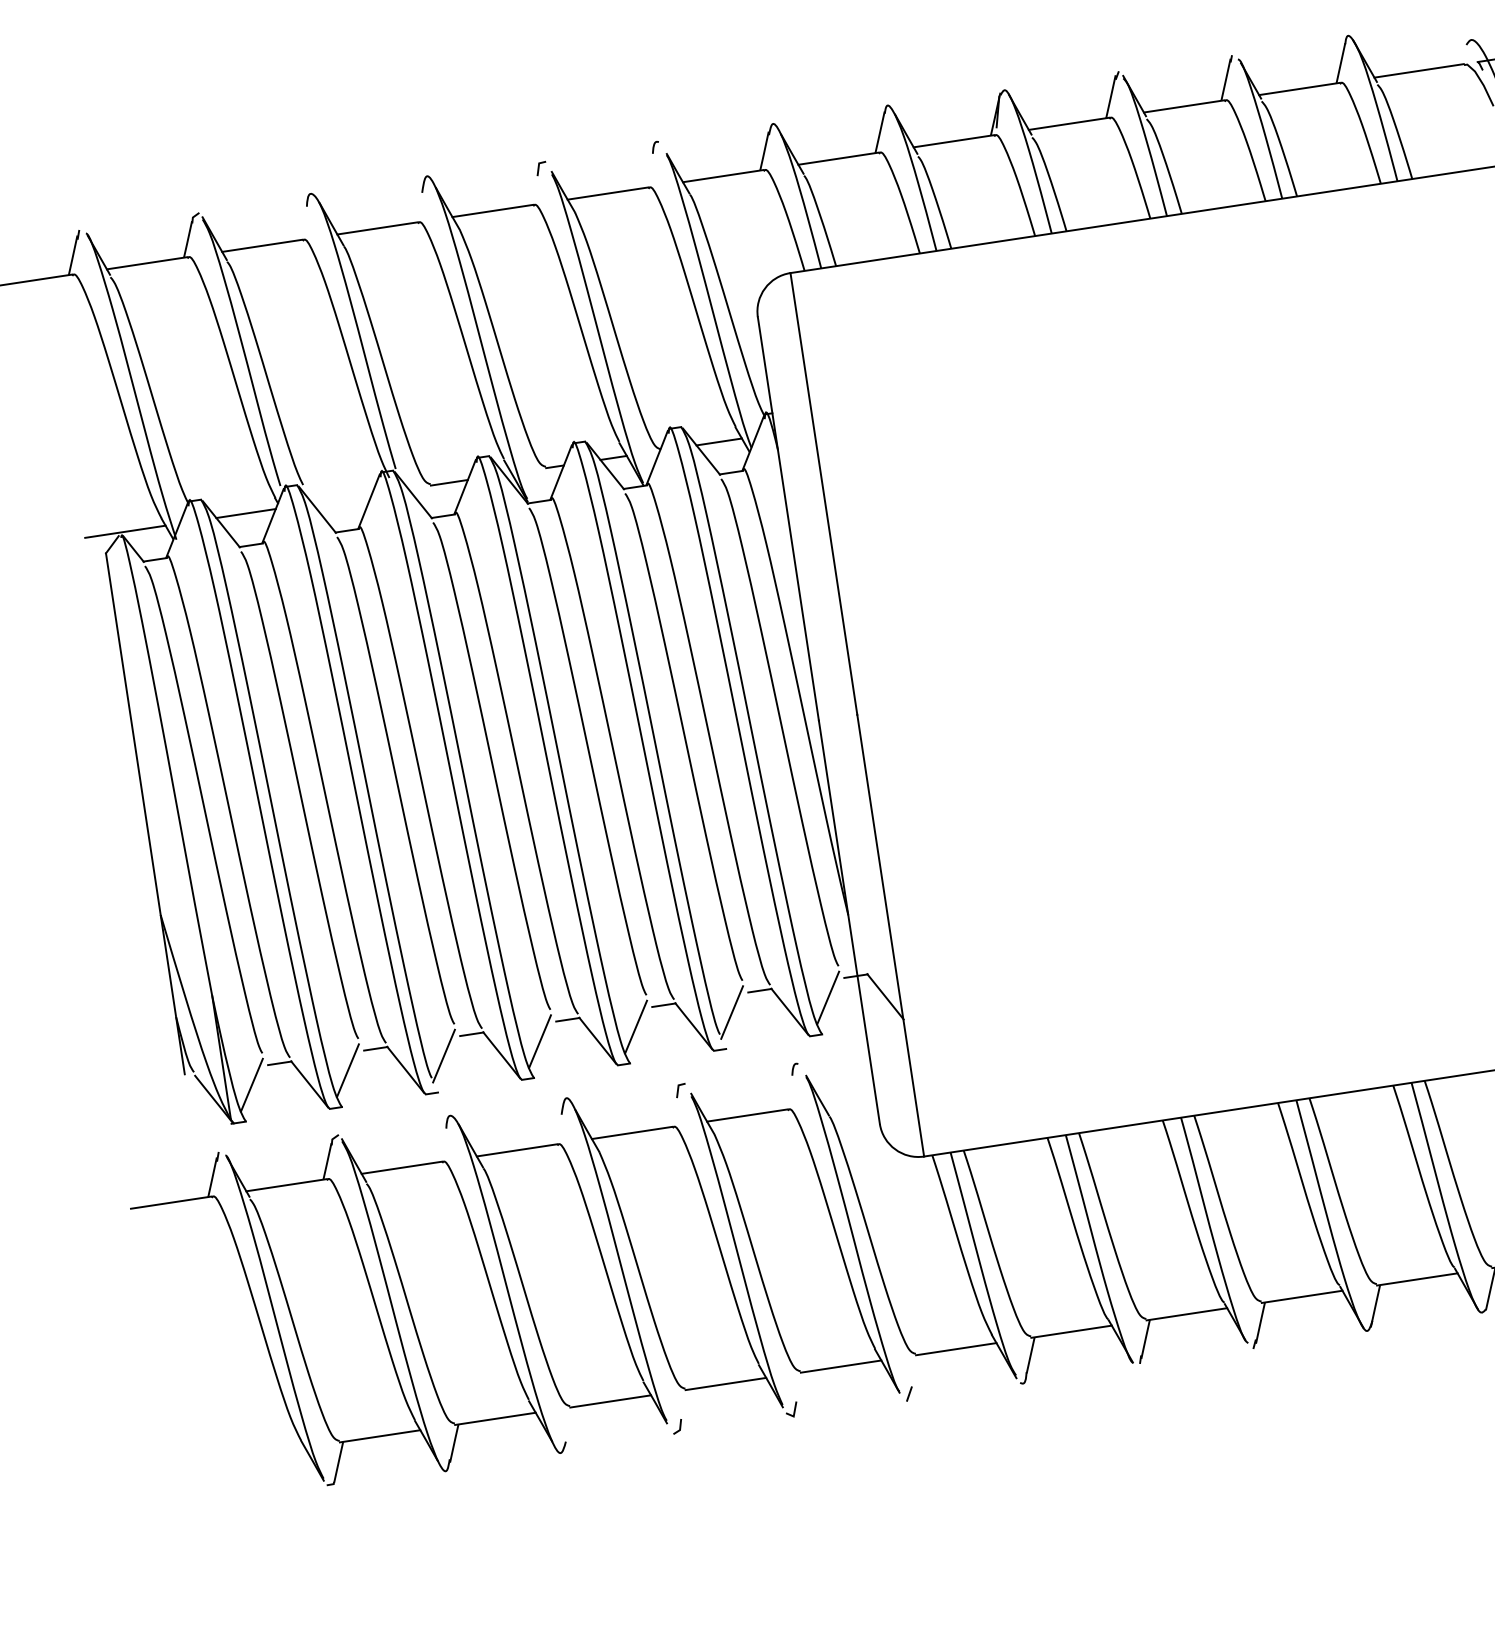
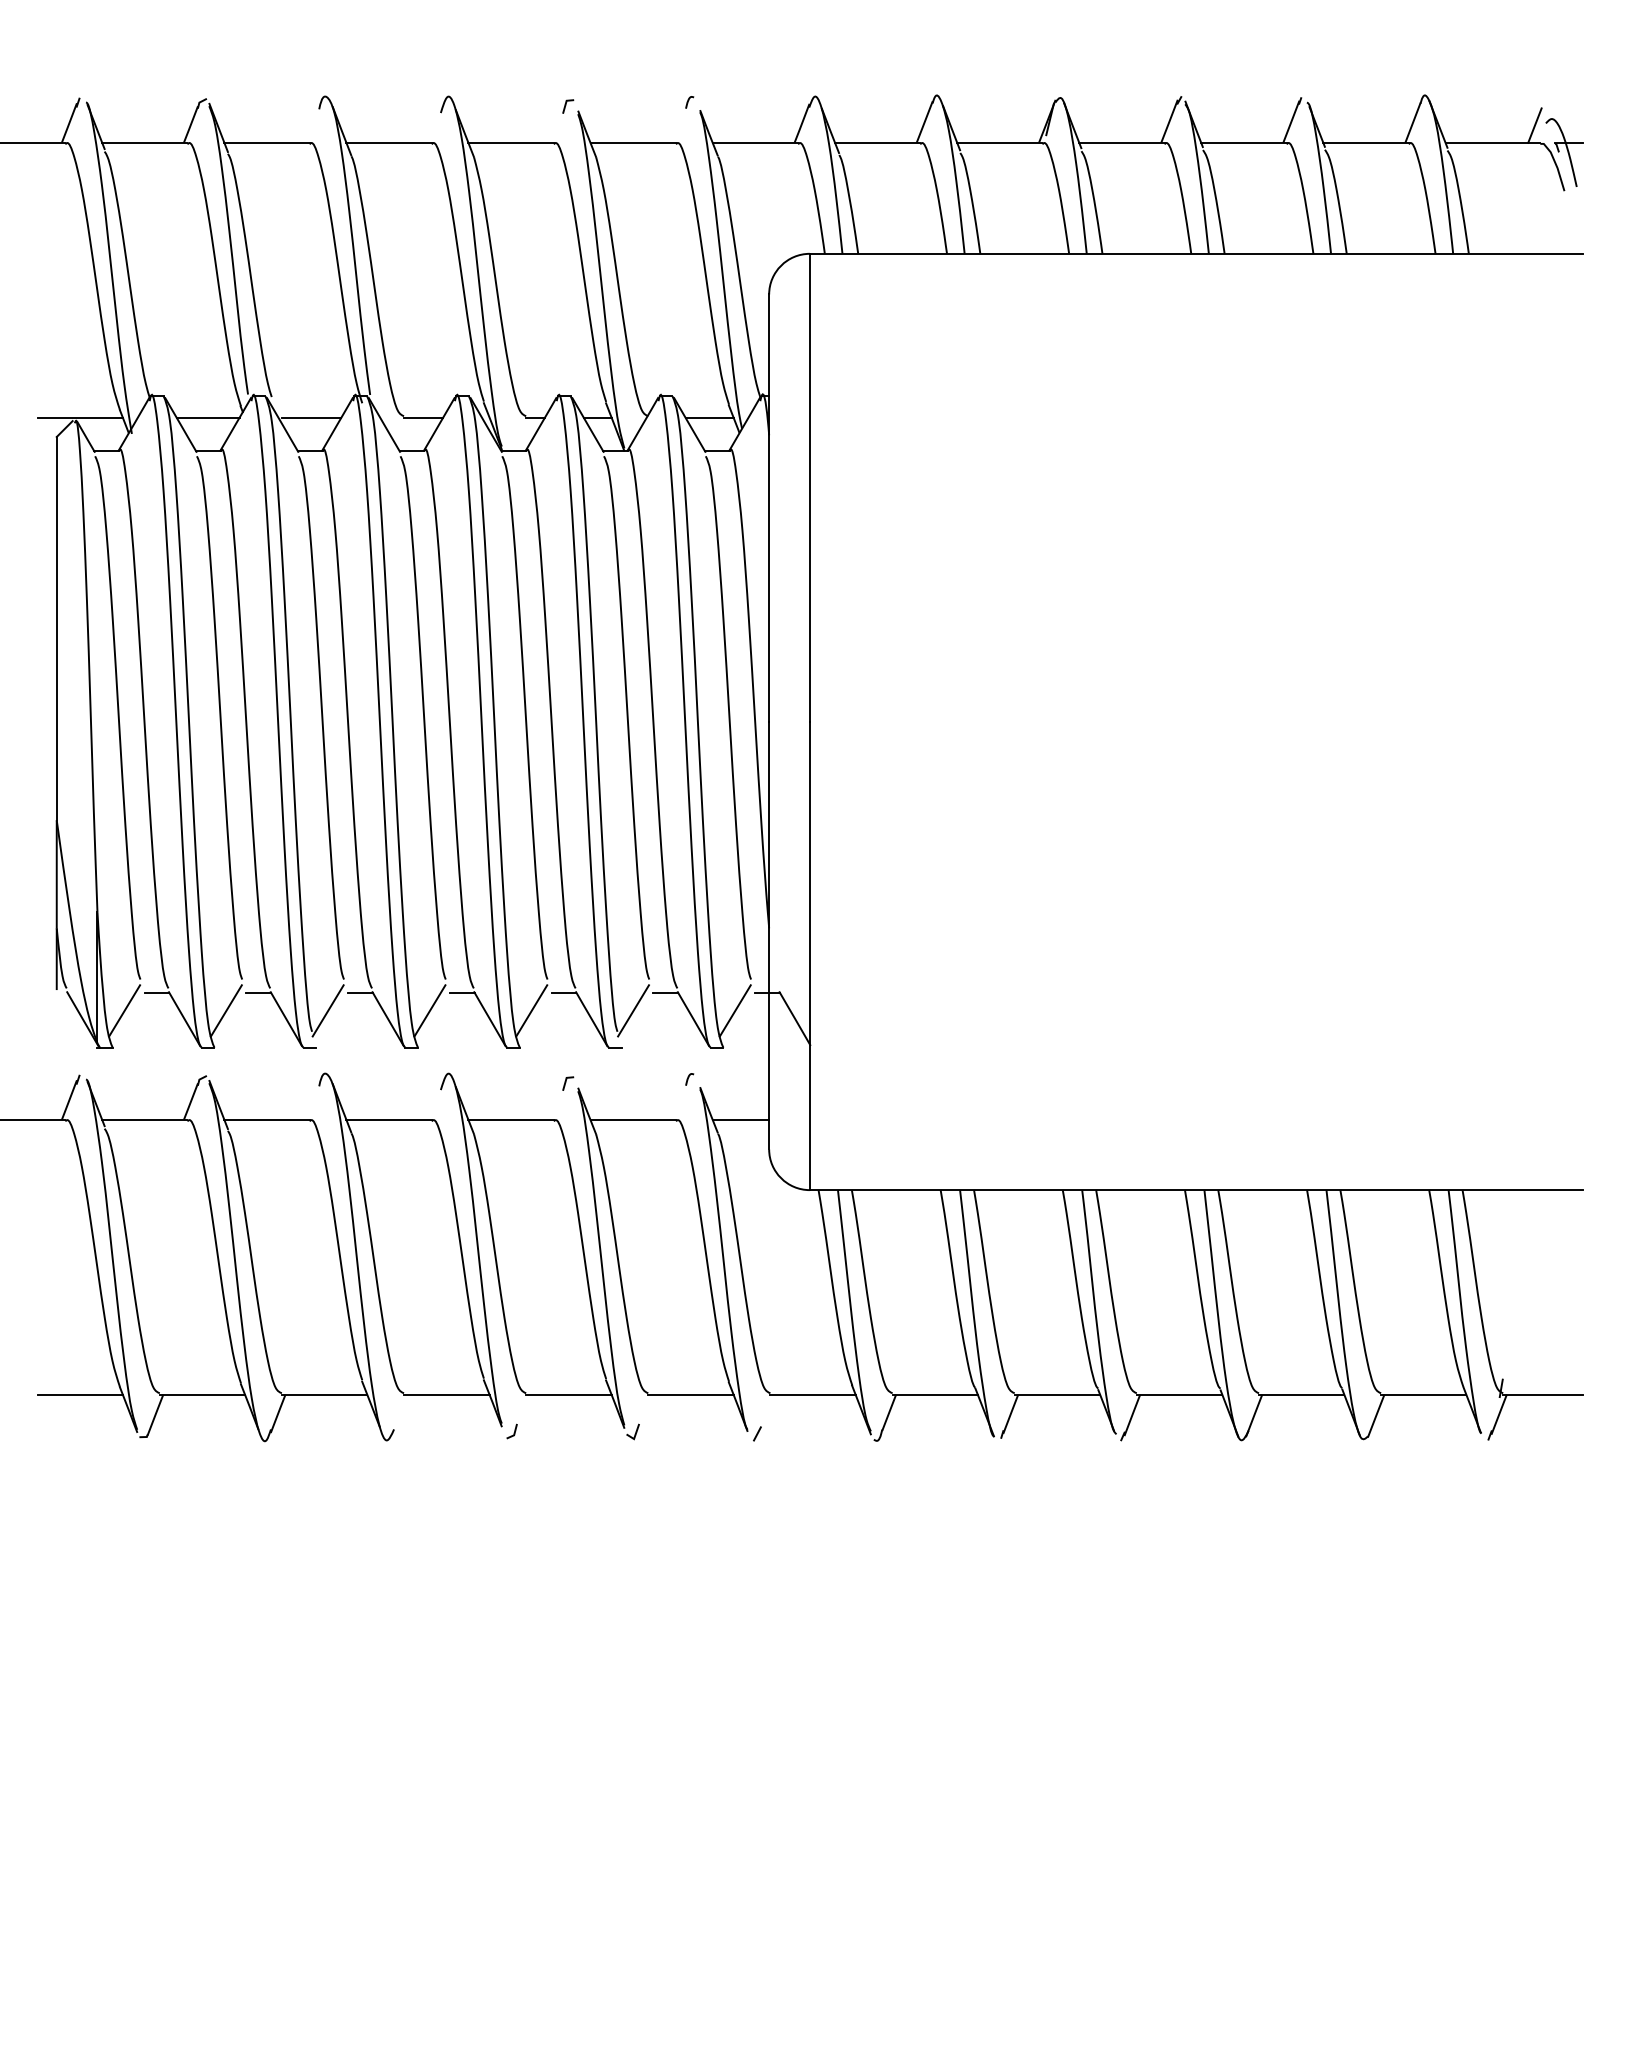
line: (1455, 48) -> (1534, 125), added
line: (343, 498) -> (311, 417), added
line: (848, 1099) -> (740, 1119), added
line: (264, 1453) -> (79, 1394), added

